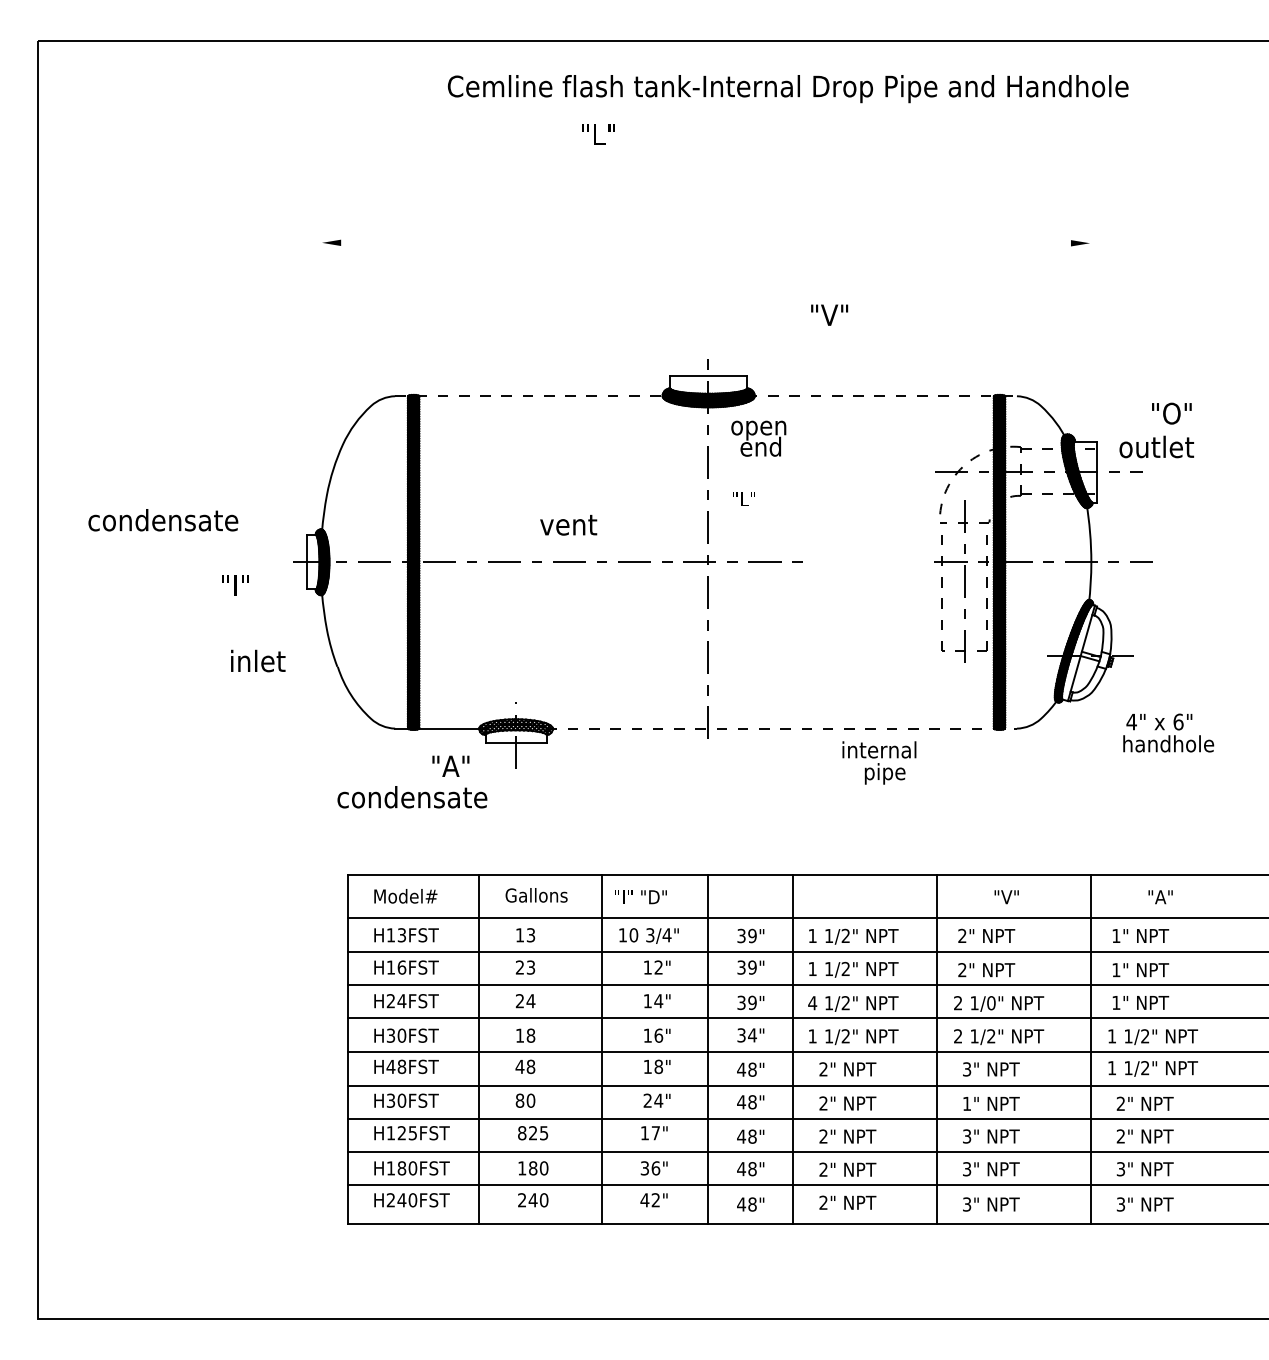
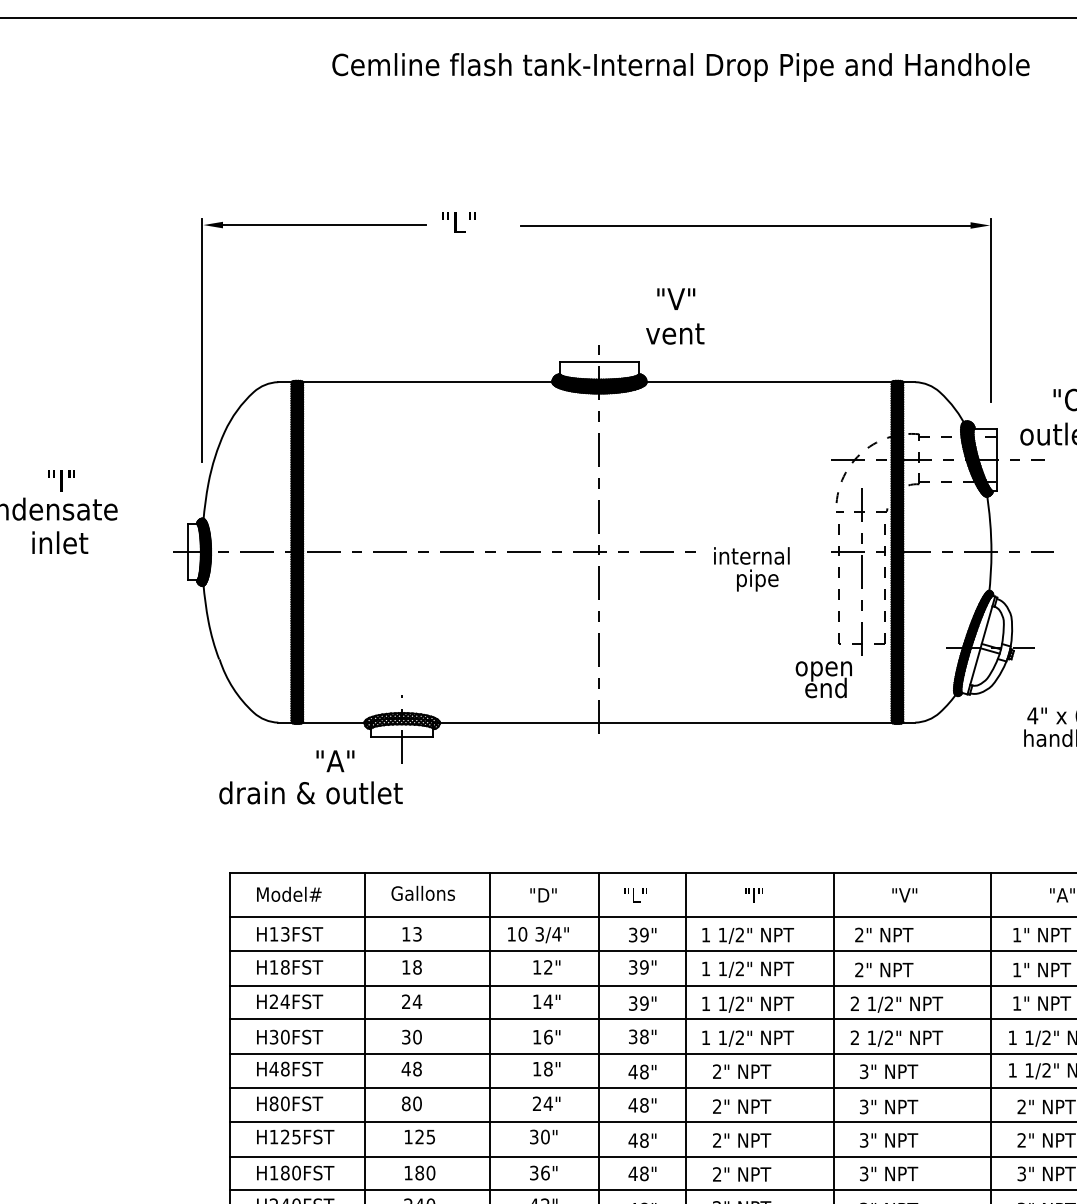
text: (598, 134) -> (458, 222), moved
line: (440, 242) -> (324, 224), added
line: (851, 243) -> (745, 225), added
text: (829, 314) -> (676, 298), moved
line: (1091, 325) -> (991, 309), added
line: (320, 355) -> (201, 340), added
line: (532, 396) -> (419, 382), dashed -> solid
line: (882, 396) -> (777, 382), dashed -> solid
text: (758, 438) -> (823, 679), moved
text: (743, 498) -> (635, 894), moved
text: (568, 524) -> (675, 333), moved
text: (235, 585) -> (61, 480), moved
text: (258, 660) -> (60, 542), moved
line: (782, 728) -> (675, 722), dashed -> solid
text: (879, 762) -> (751, 568), moved
text: (427, 797) -> (311, 793), condensate -> drain & outlet
text: (623, 896) -> (753, 894), moved
text: (401, 967) -> (284, 967), H16FST -> H18FST
text: (525, 967) -> (411, 967), 23 -> 18
text: (812, 1003) -> (705, 1004), 4 -> 1
text: (991, 1003) -> (889, 1004), 1/0" -> 1/2"
text: (525, 1035) -> (411, 1036), 18 -> 30
text: (752, 1035) -> (644, 1036), 34" -> 38"
text: (390, 1100) -> (273, 1103), H30FST -> H80FST
text: (967, 1103) -> (864, 1106), 1" -> 3"
text: (522, 1133) -> (408, 1137), 825 -> 125
text: (650, 1133) -> (539, 1137), 17" -> 30"

